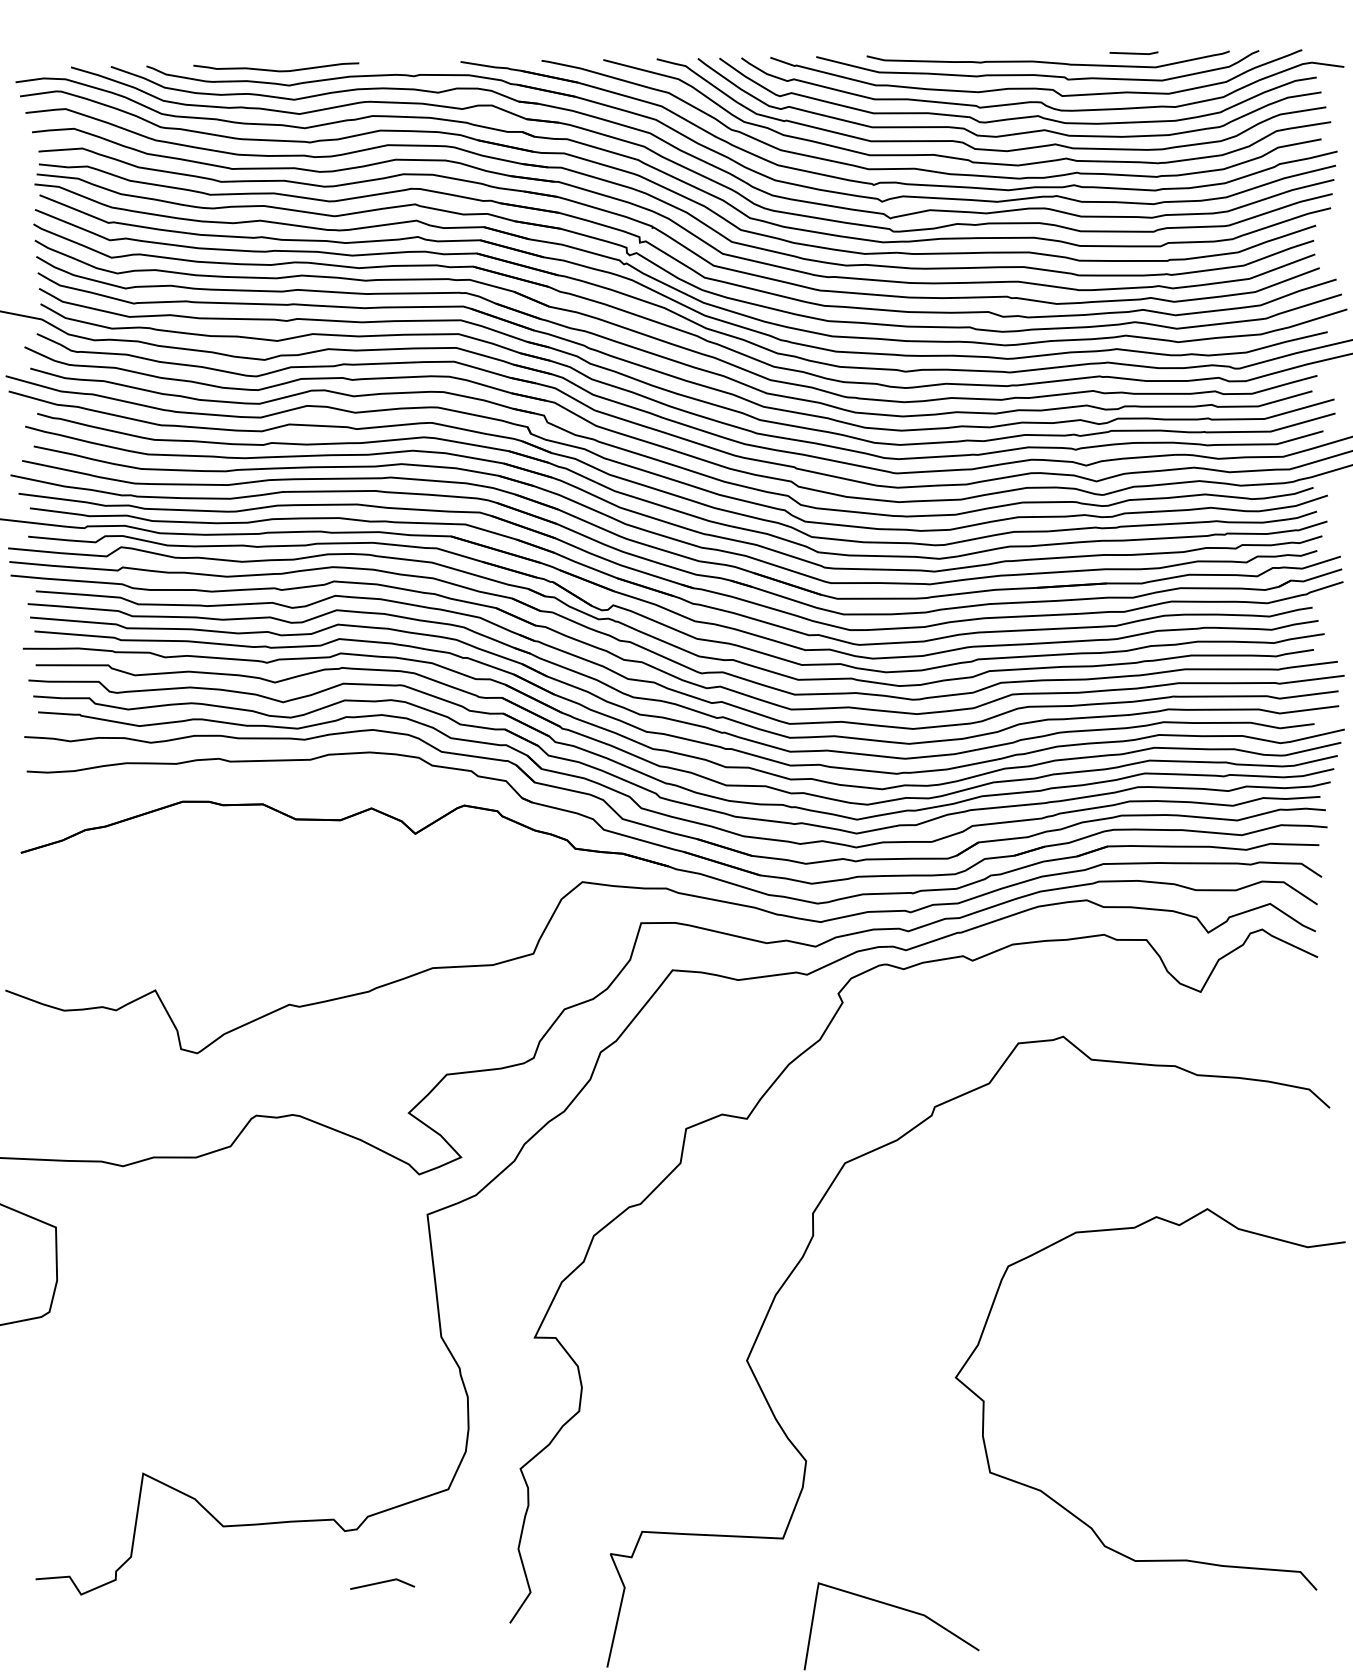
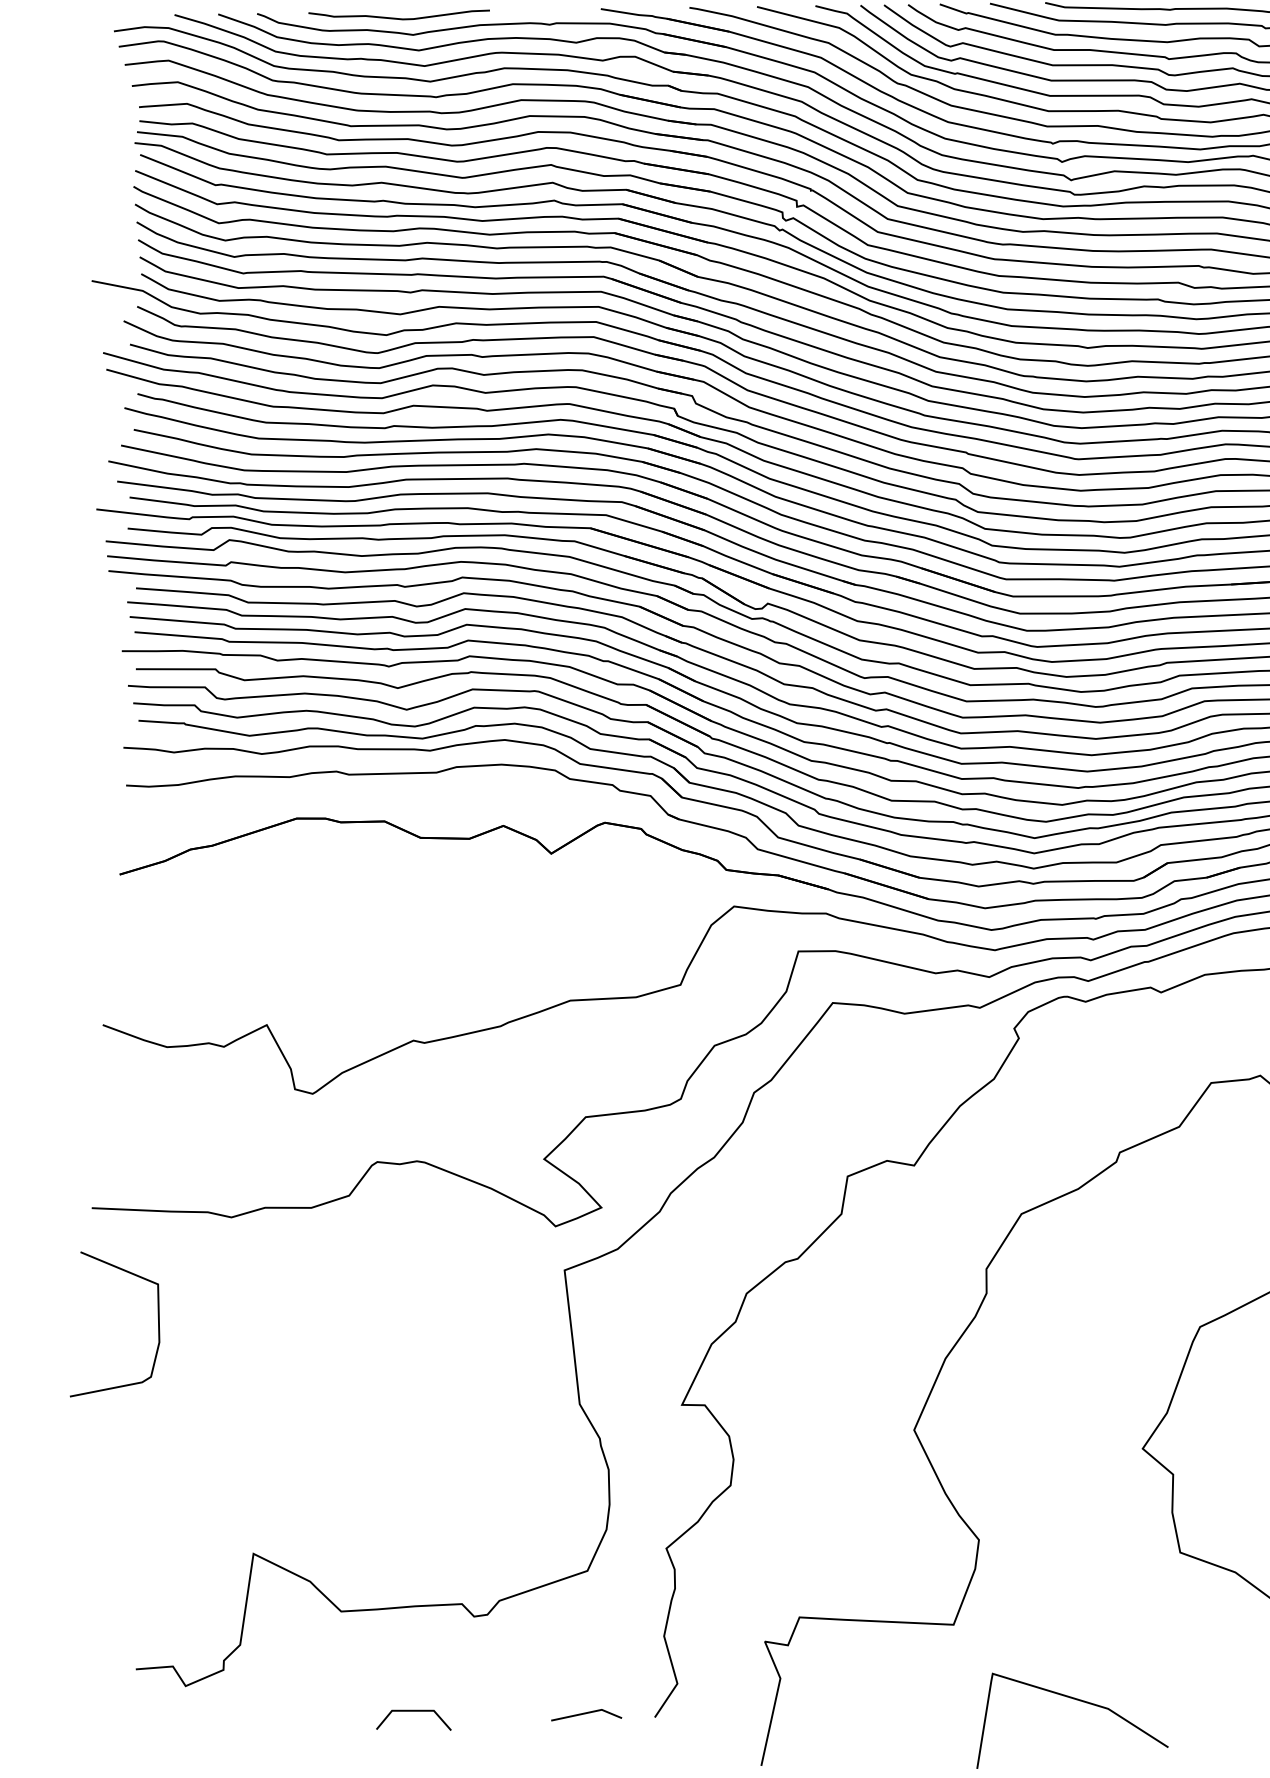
line: (382, 1583) -> (586, 1714), moved
line: (289, 1617) -> (413, 1711), added

